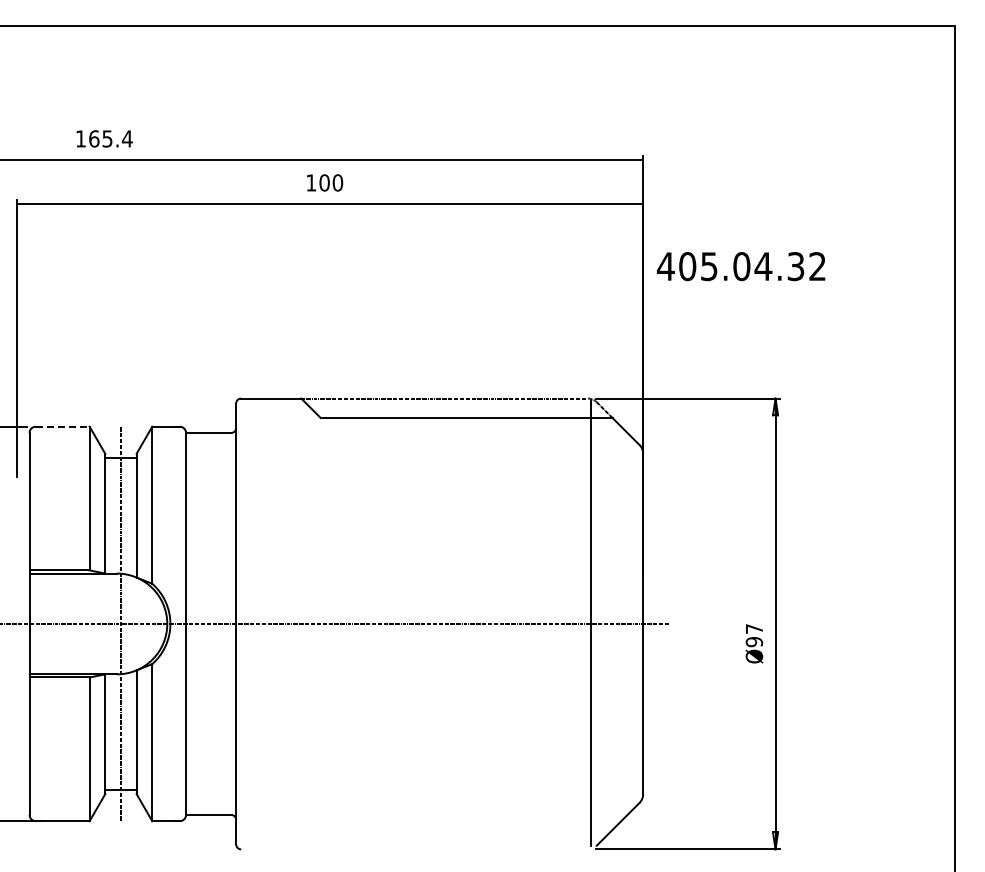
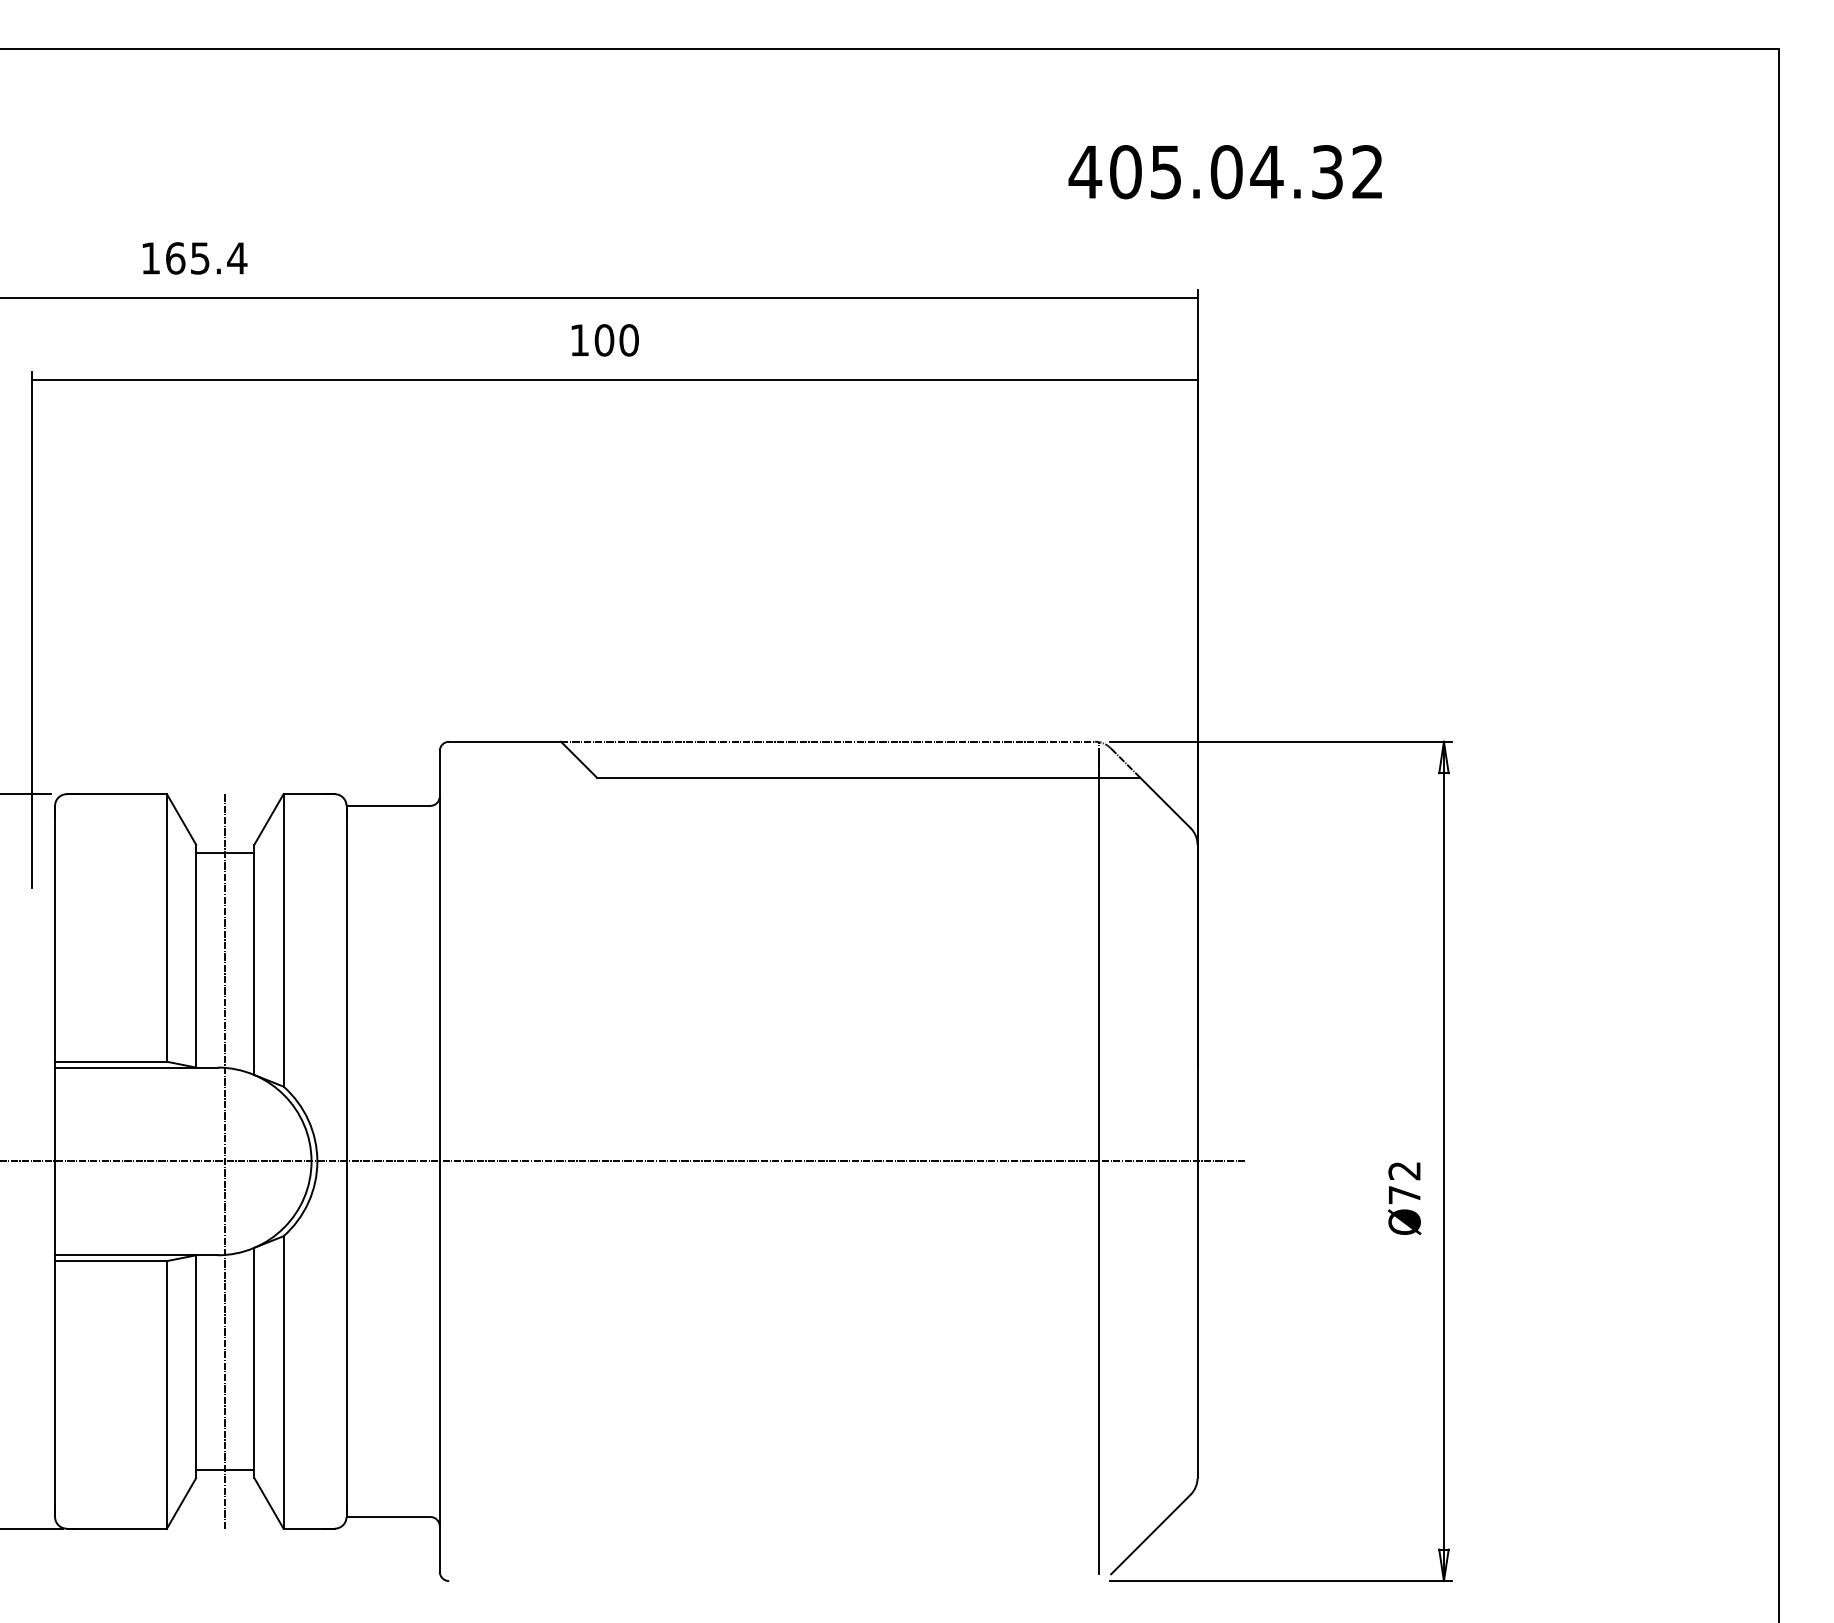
text: (741, 266) -> (1226, 171), moved
line: (62, 426) -> (116, 793), dashed -> solid
text: (754, 635) -> (1404, 1182), Ø97 -> Ø72

